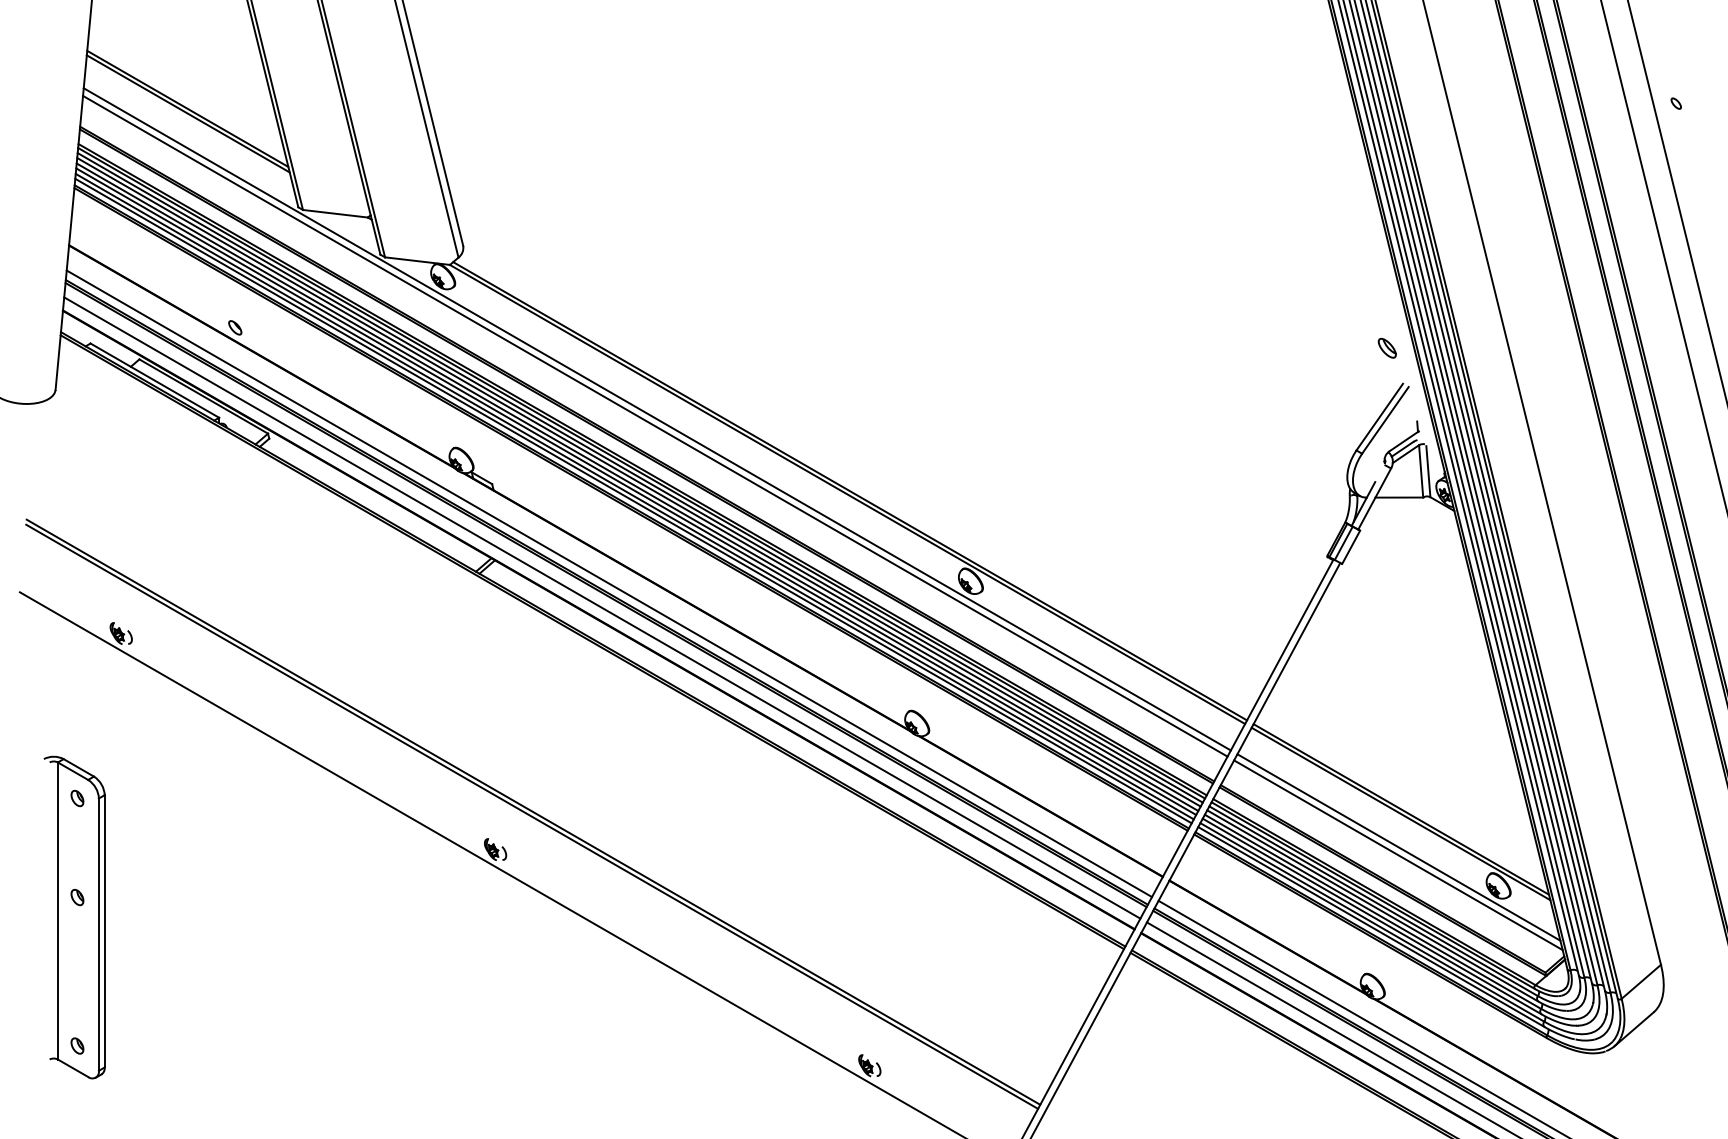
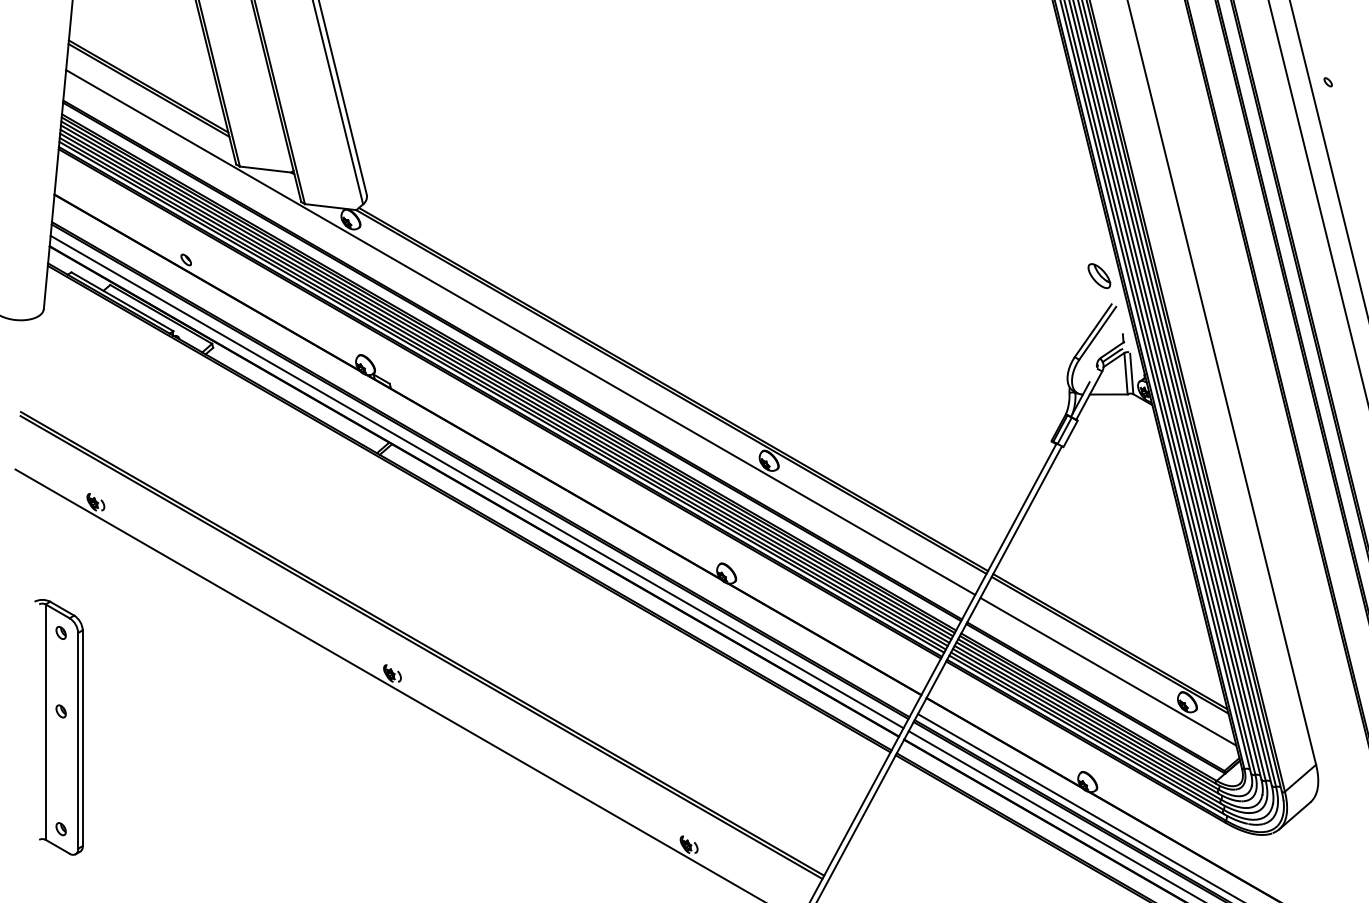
part: (1386, 348) -> (1098, 276), size x1.6
line: (655, 425) -> (519, 337), removed
line: (609, 583) -> (482, 462), removed
line: (1398, 855) -> (1108, 678), removed

